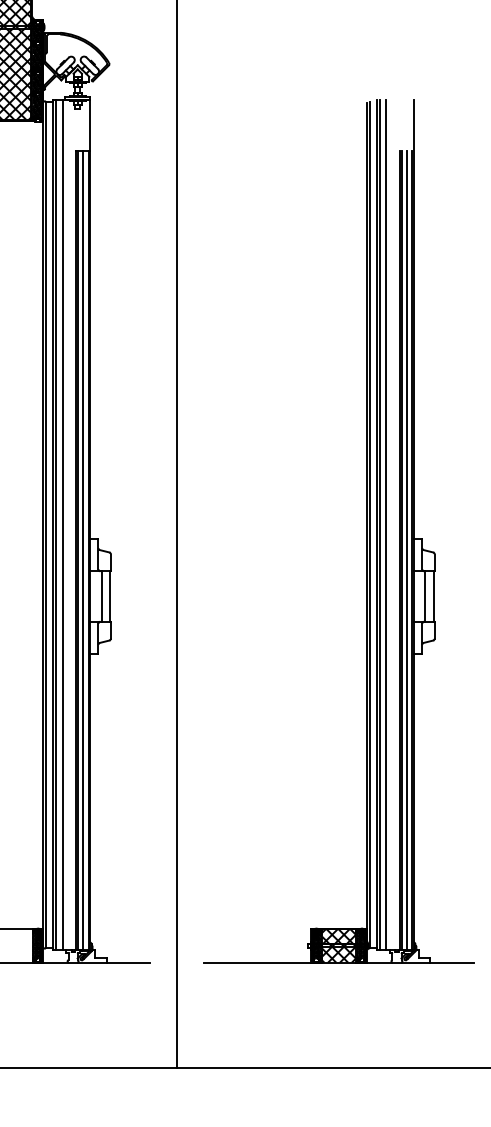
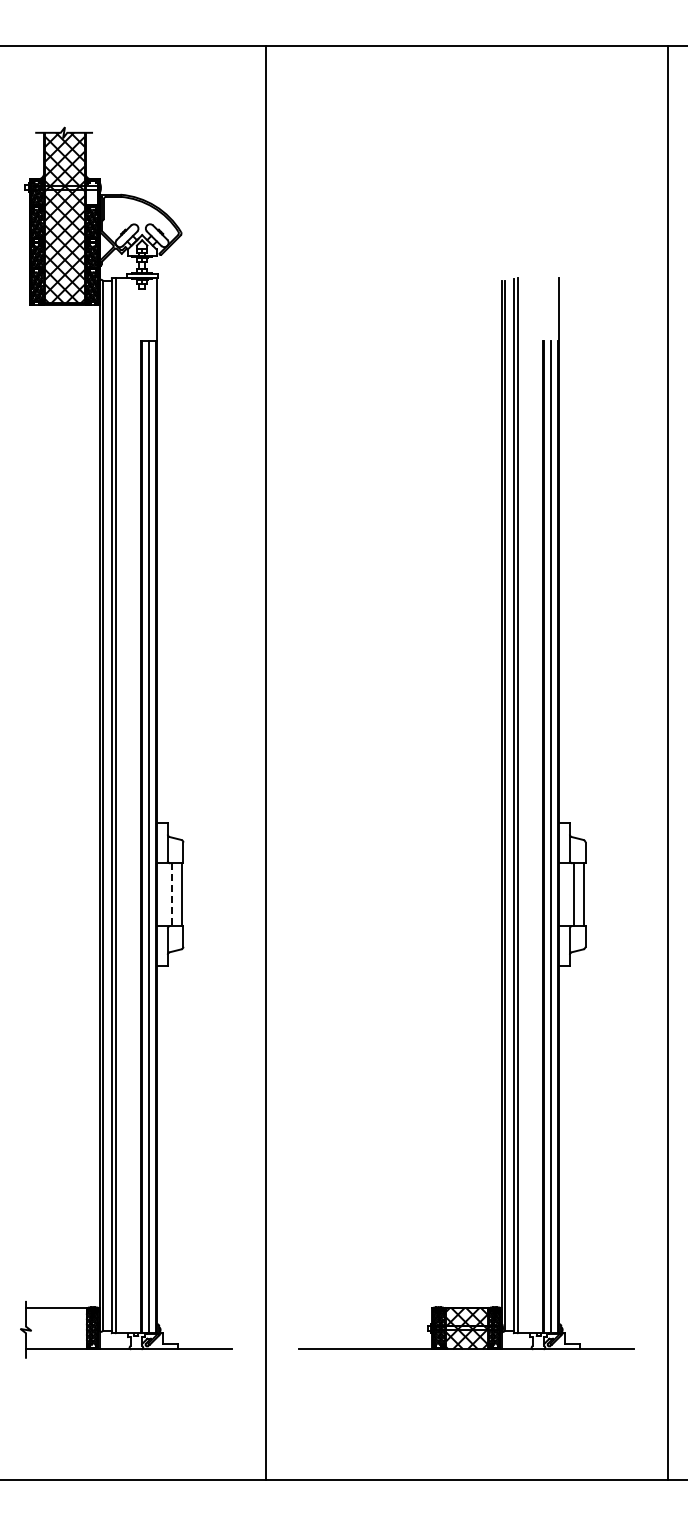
hatch: (37, 32) -> (92, 194), removed
line: (62, 524) -> (123, 805), removed
line: (386, 524) -> (525, 805), removed
line: (101, 597) -> (171, 895), solid -> dashed

